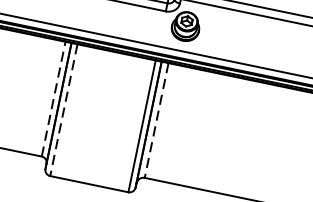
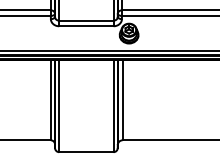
line: (53, 99) -> (50, 100), dashed -> solid
line: (64, 110) -> (59, 106), dashed -> solid
line: (156, 120) -> (122, 100), dashed -> solid

